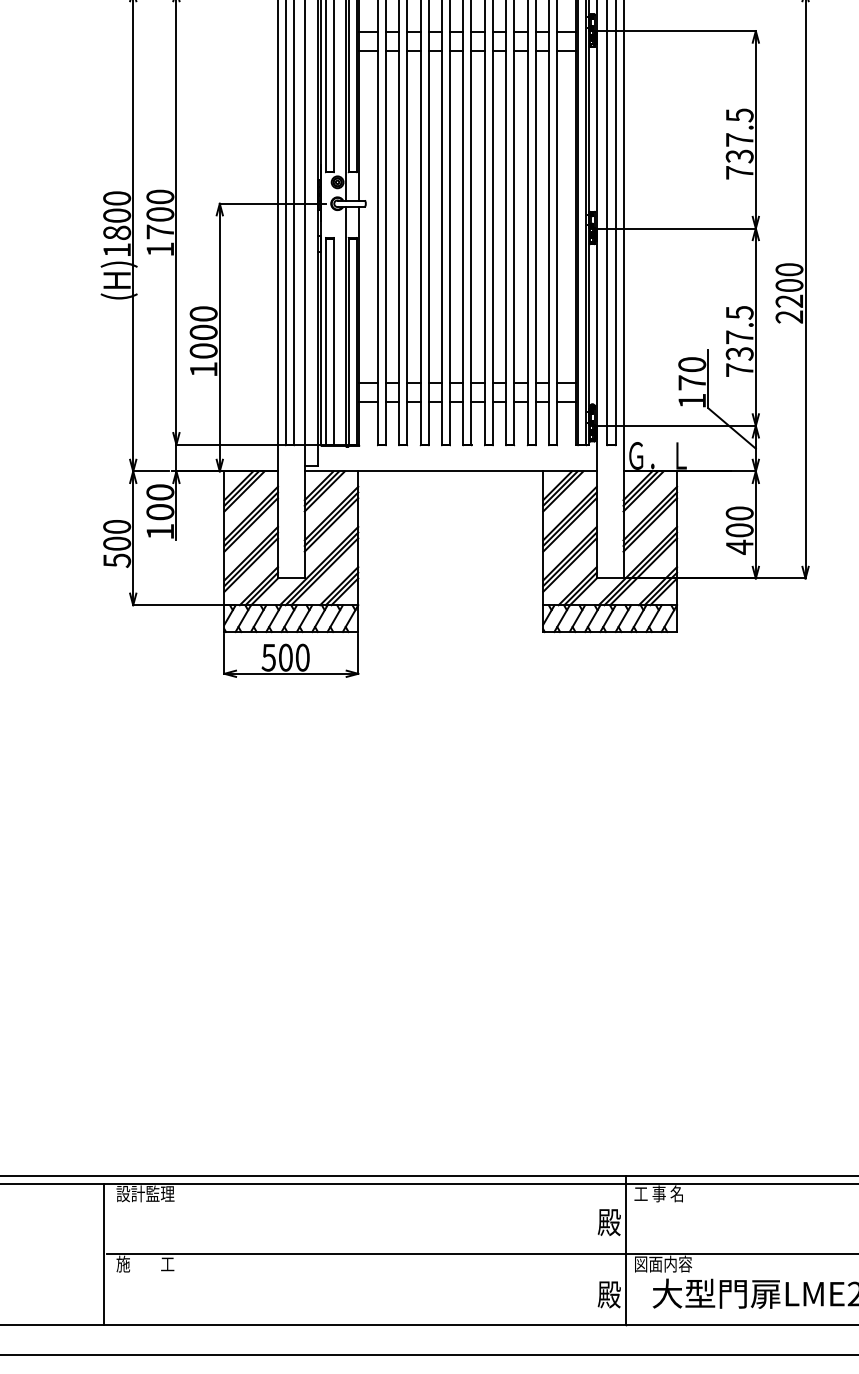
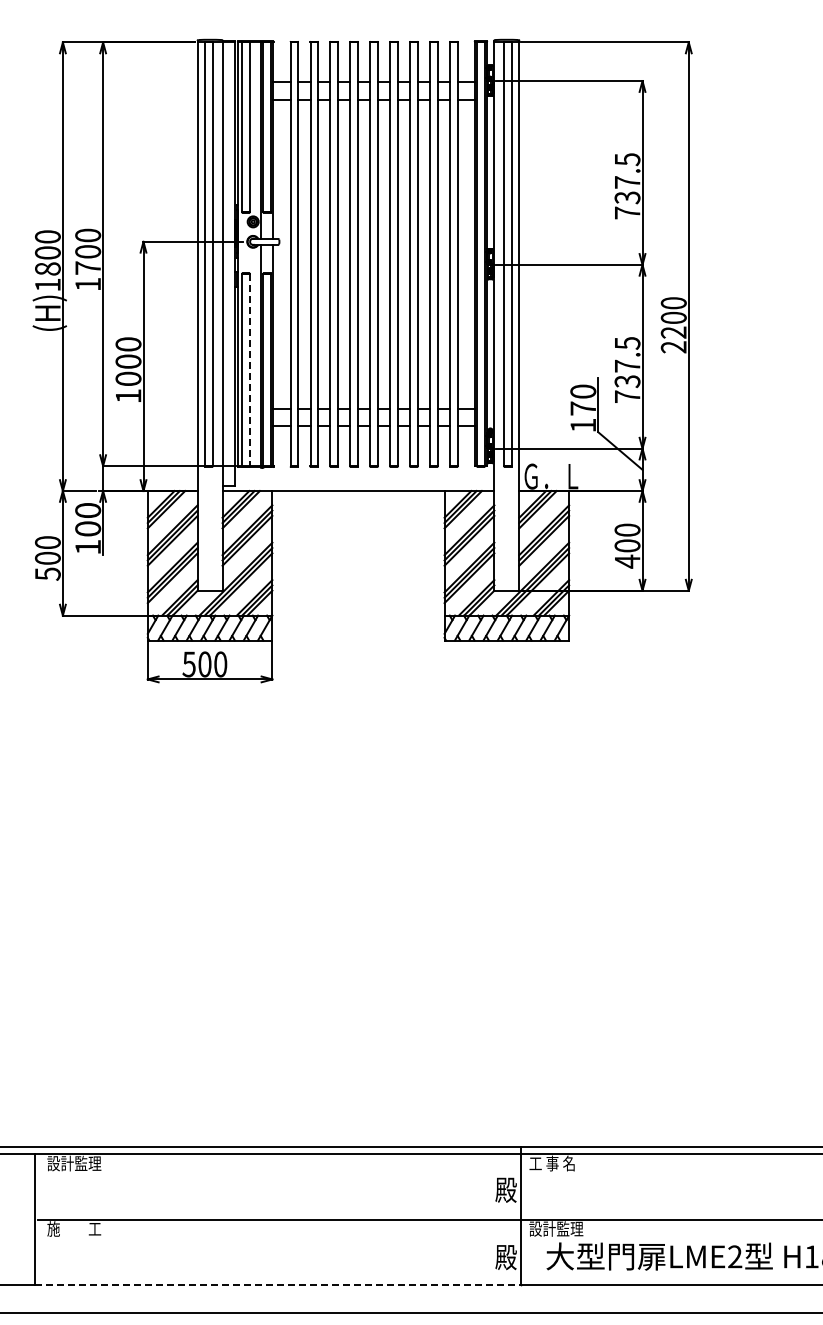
line: (333, 341) -> (249, 370), solid -> dashed
text: (663, 1263) -> (556, 1228), 図面内容 -> 設計監理
line: (364, 1324) -> (278, 1285), solid -> dashed

